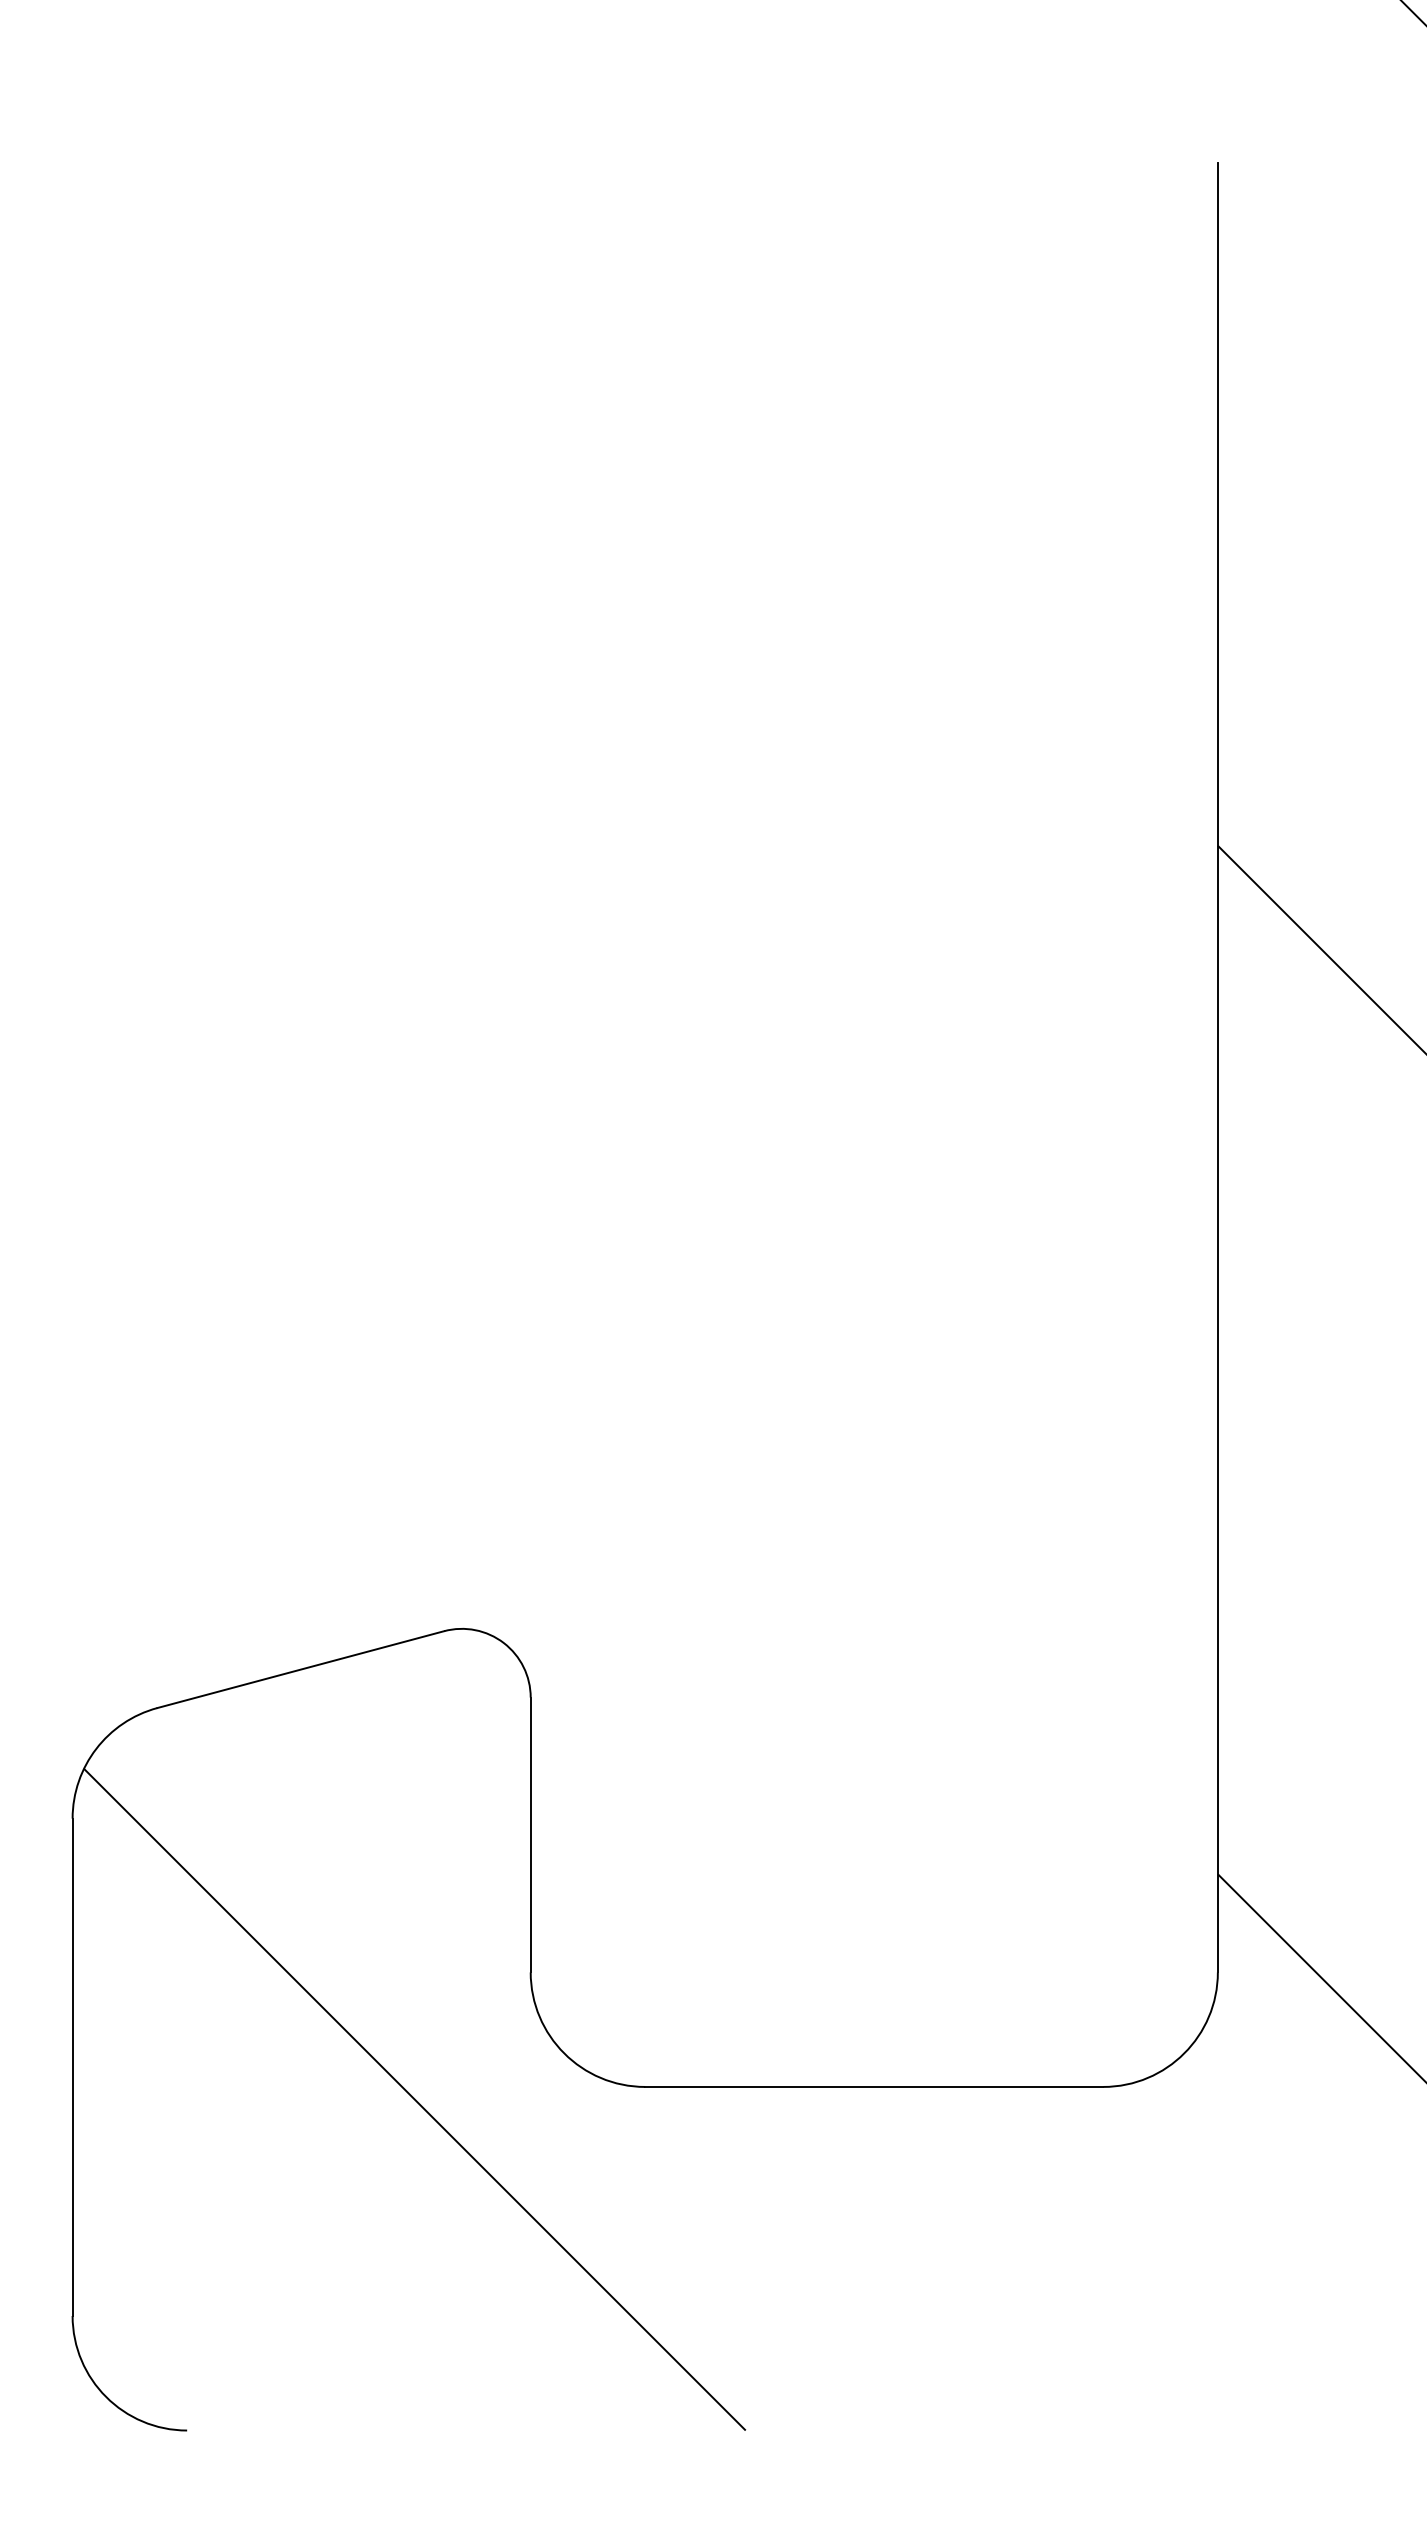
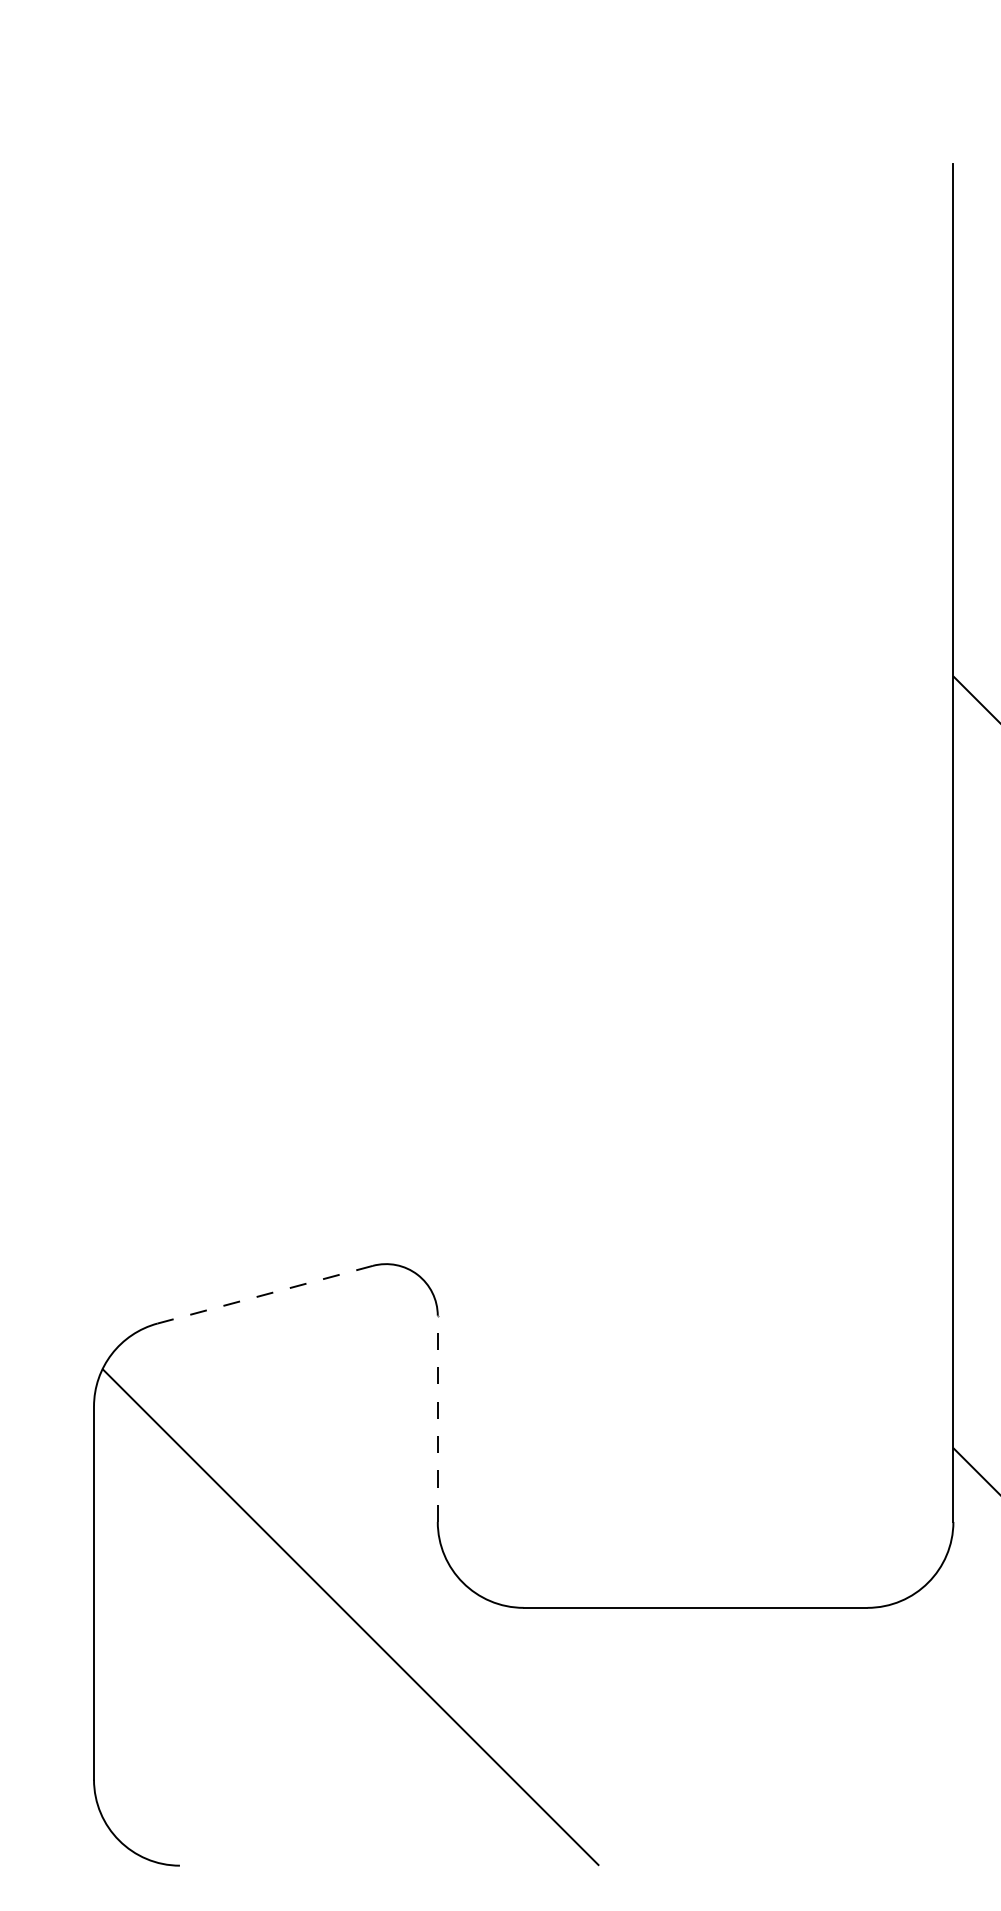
line: (300, 1669) -> (265, 1294), solid -> dashed
line: (530, 1834) -> (437, 1418), solid -> dashed

